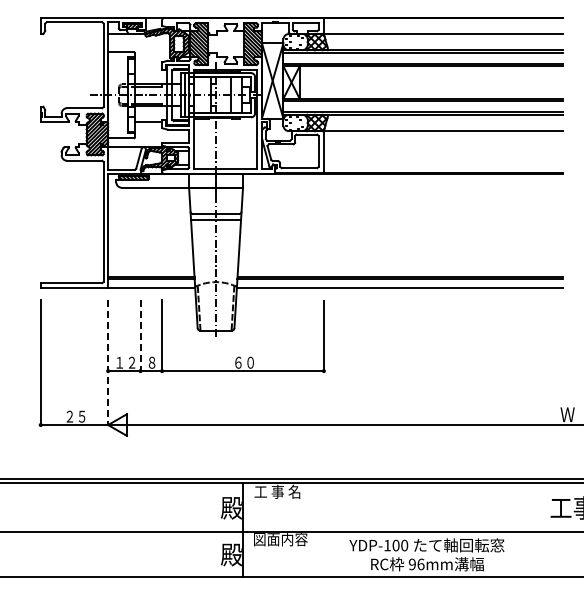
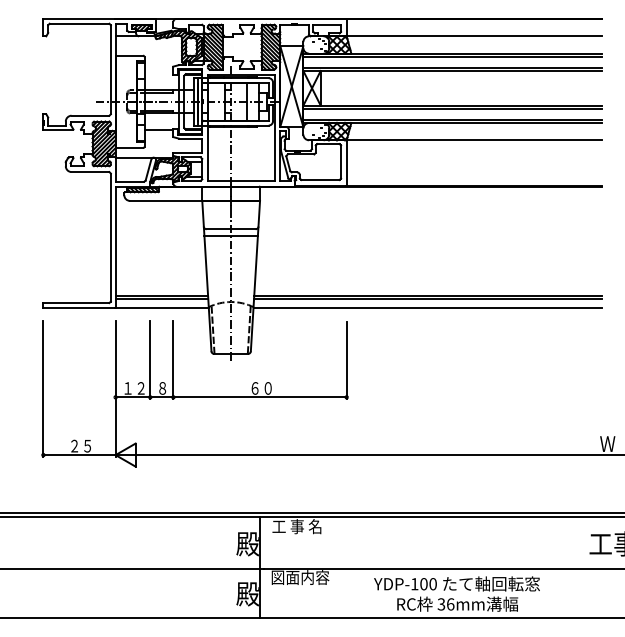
line: (140, 336) -> (150, 360), dashed -> solid
line: (108, 363) -> (115, 389), dashed -> solid
text: (411, 564) -> (440, 604), 96mm -> 36mm

